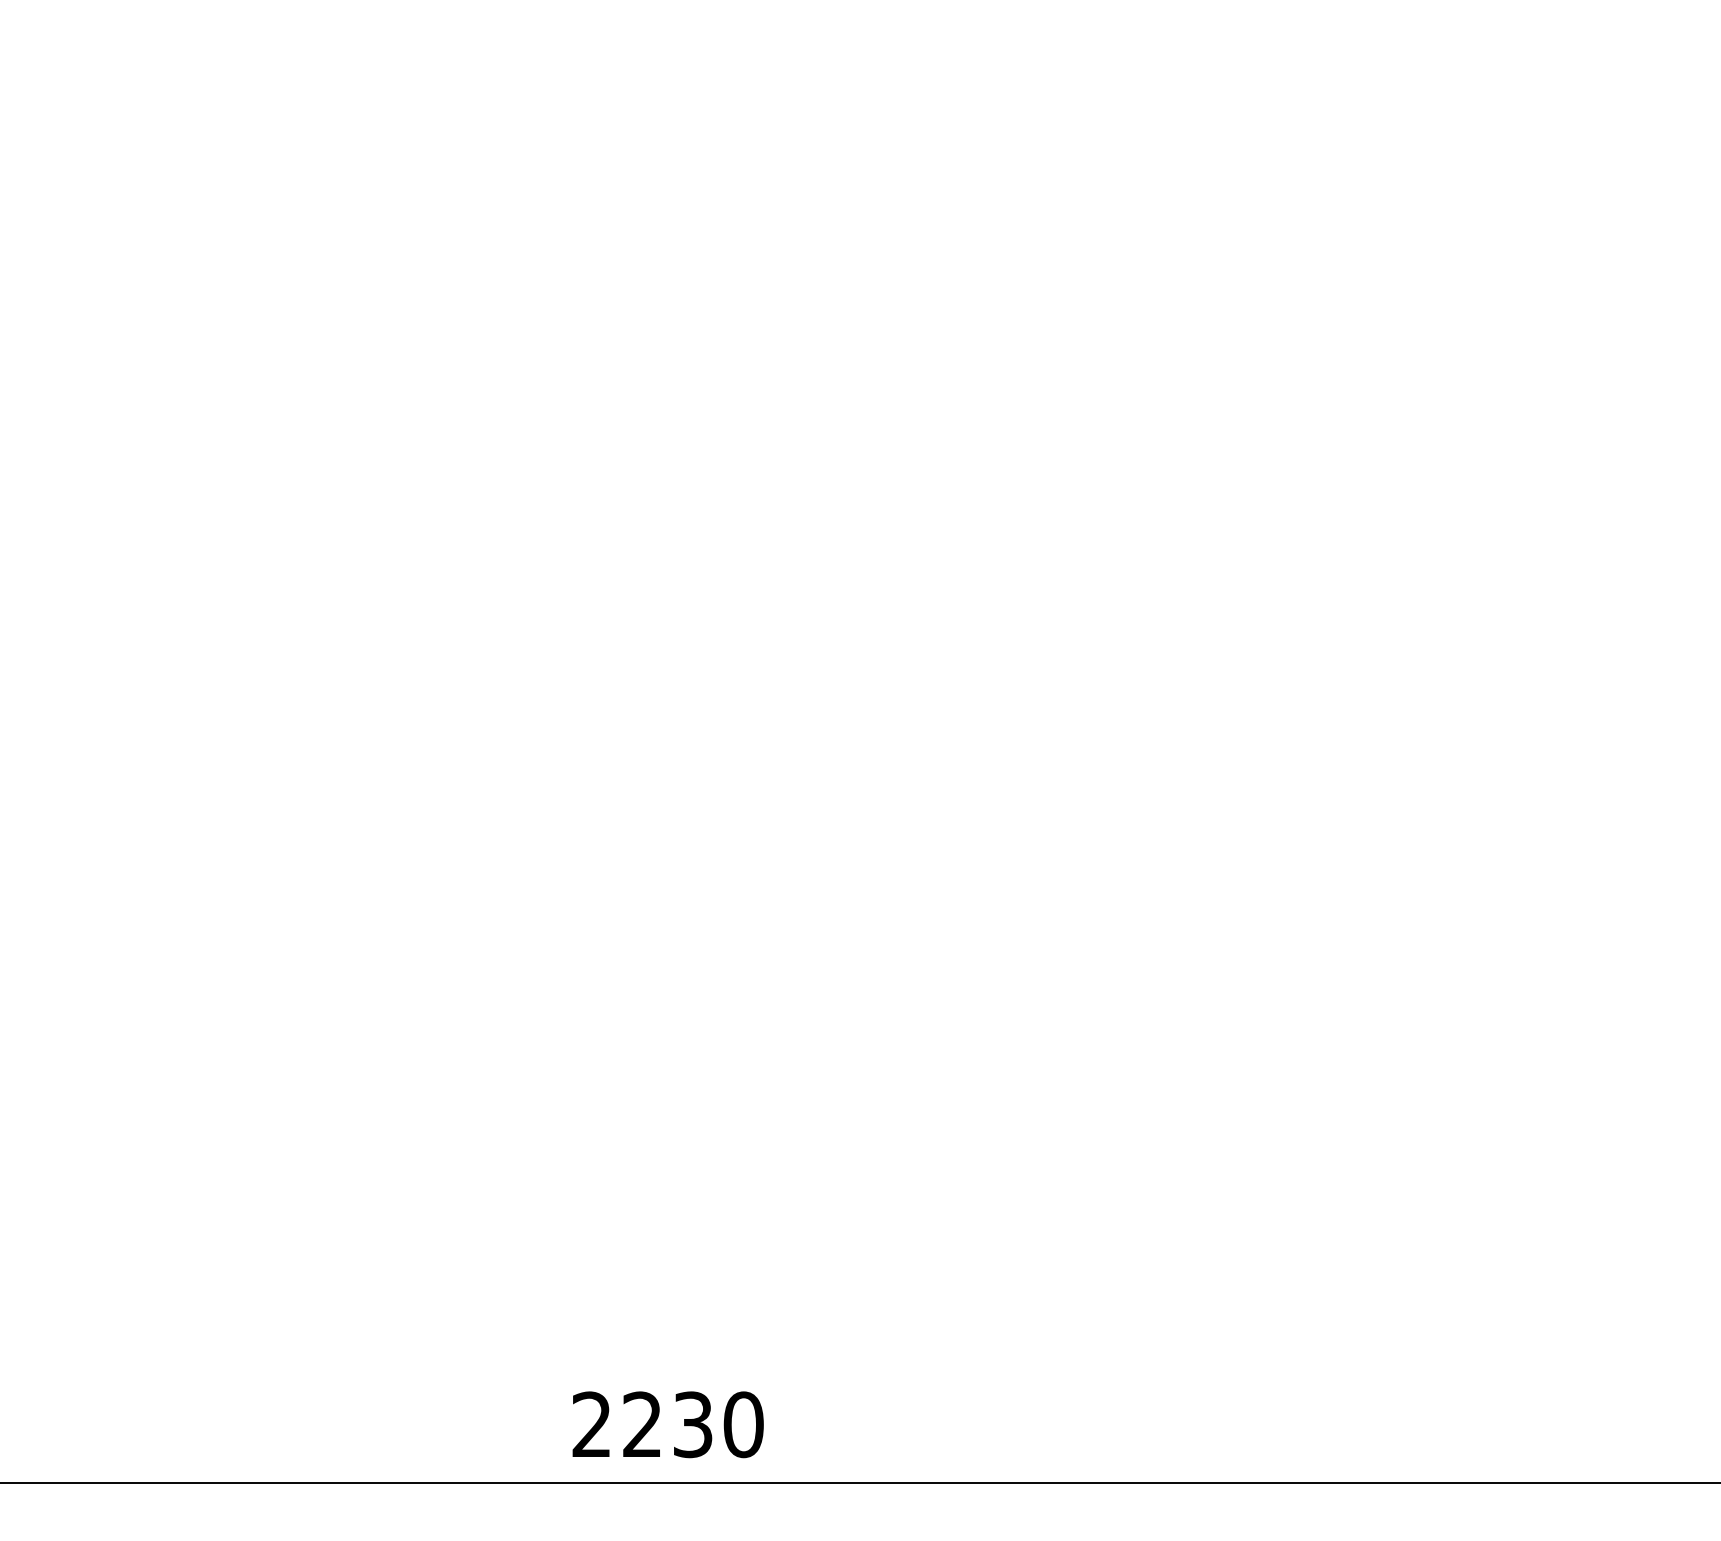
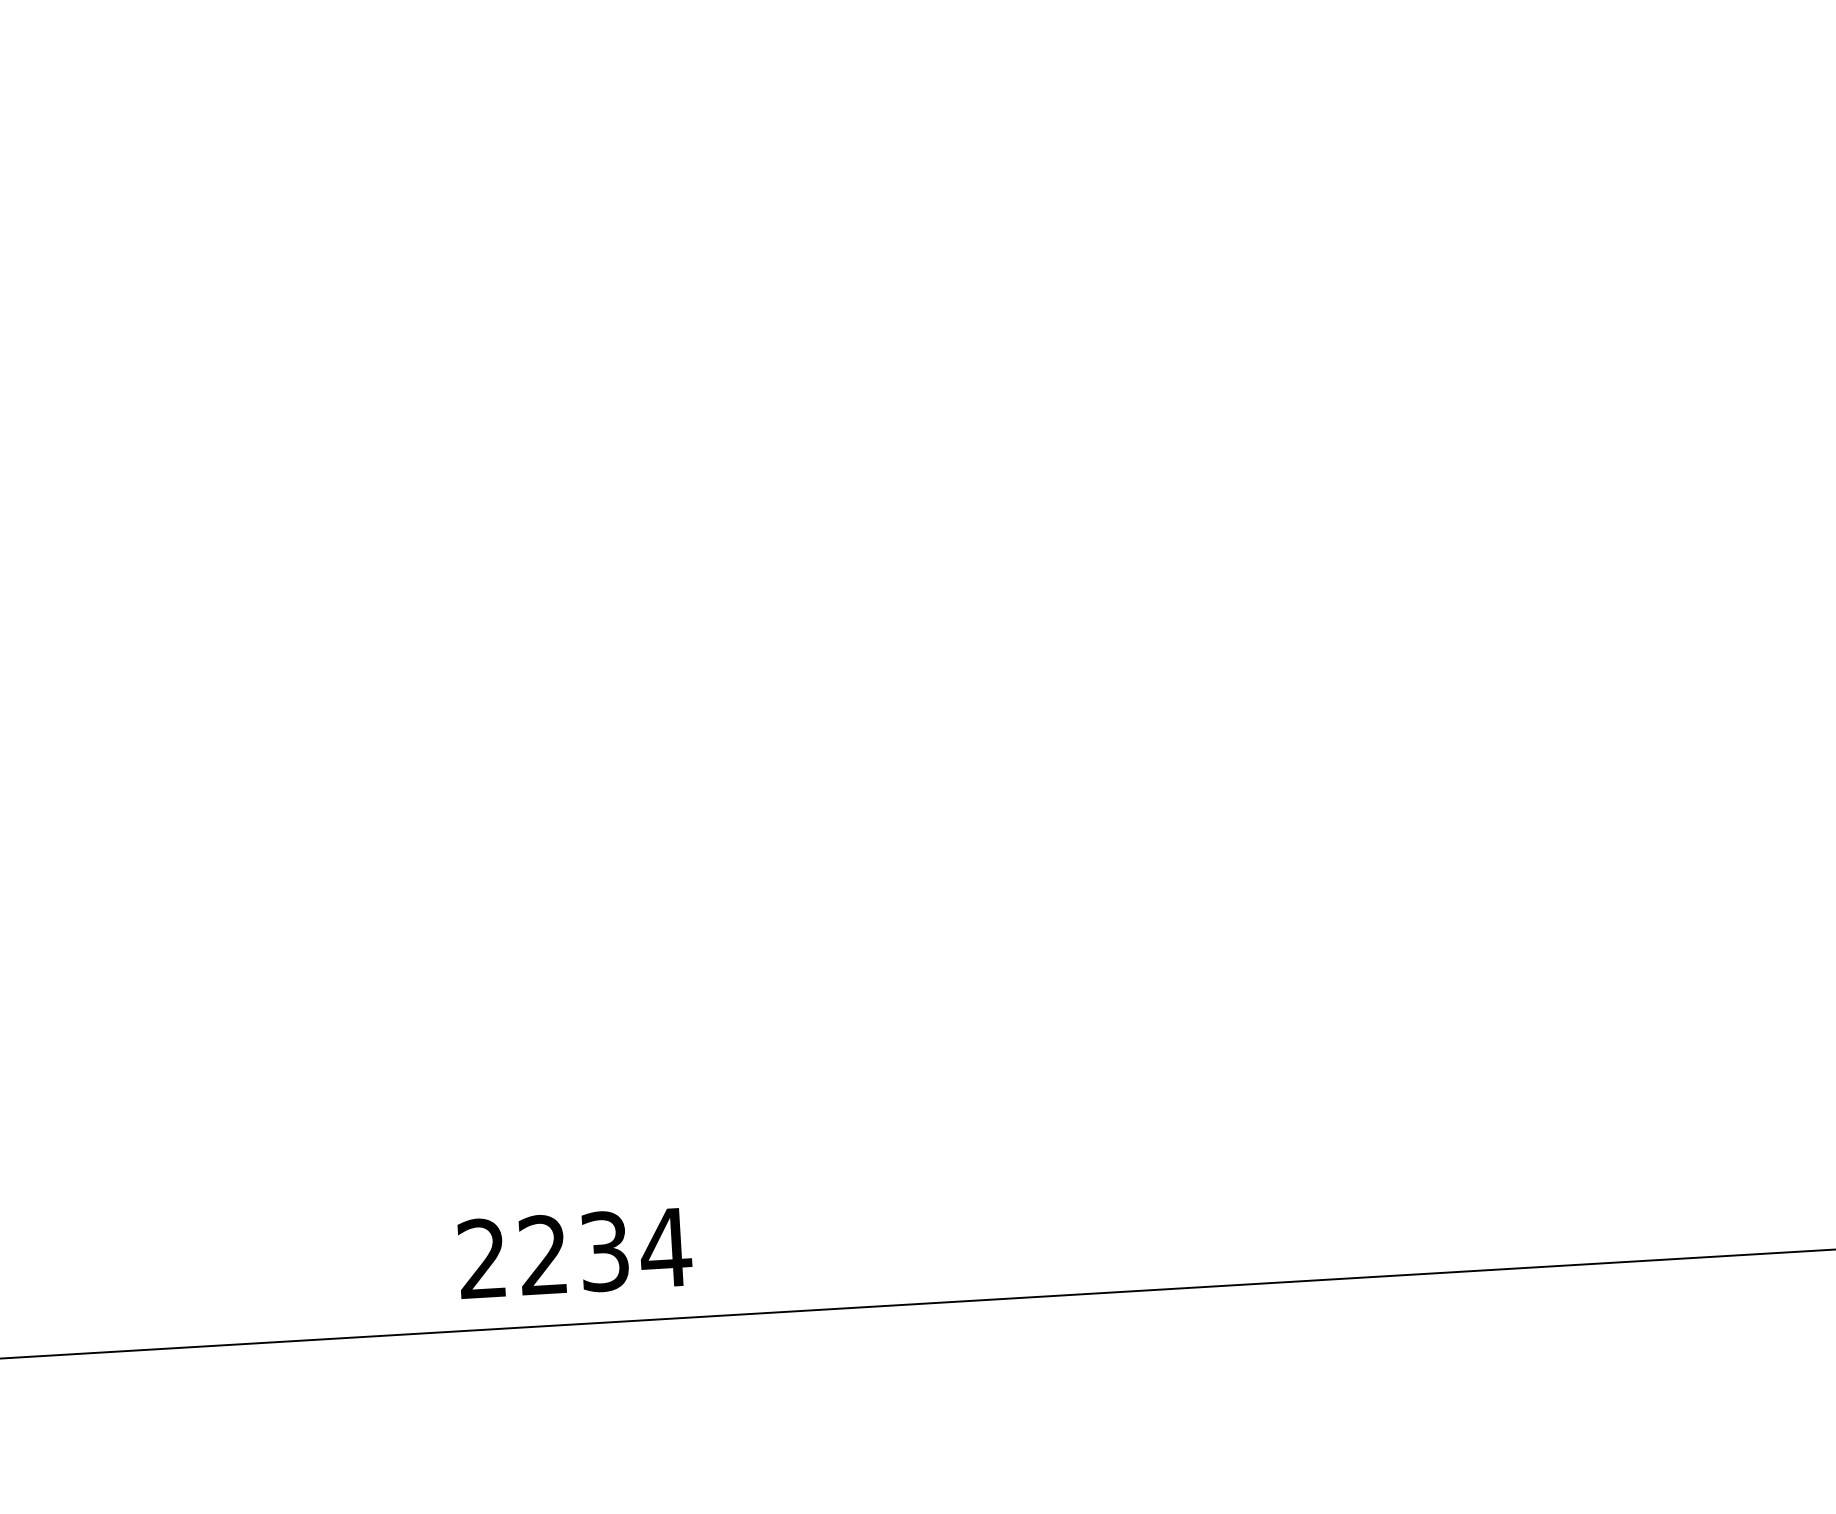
text: (743, 1424) -> (665, 1247), 2230 -> 2234

